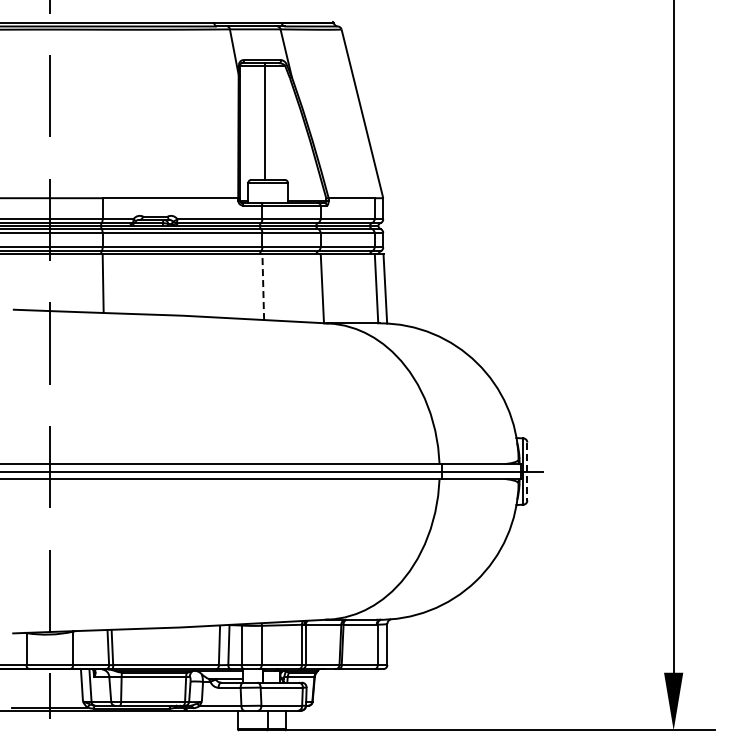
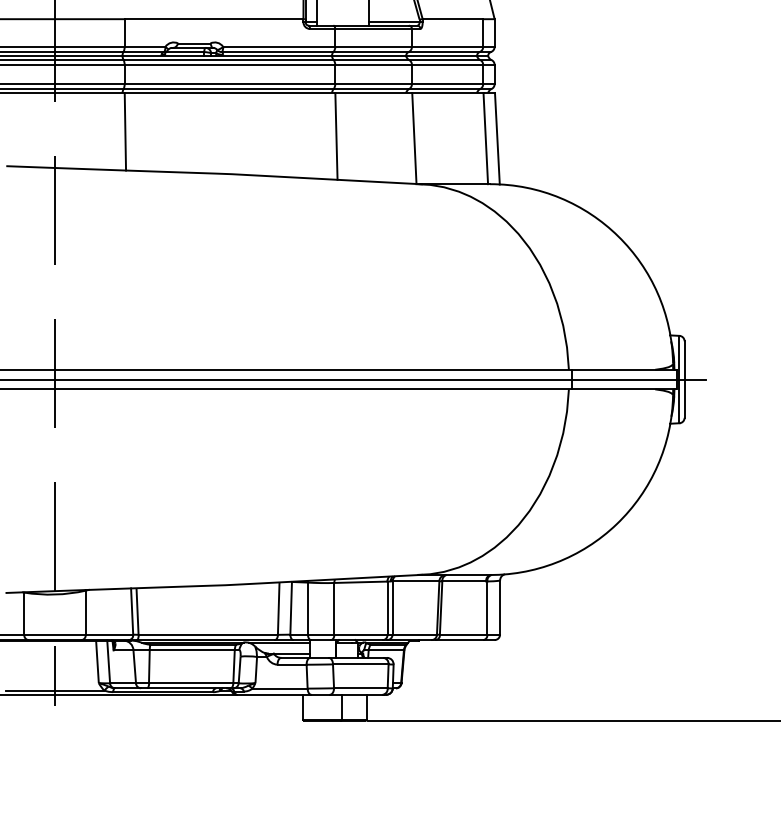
line: (263, 287) -> (336, 136), dashed -> solid
line: (527, 472) -> (684, 380), dashed -> solid

